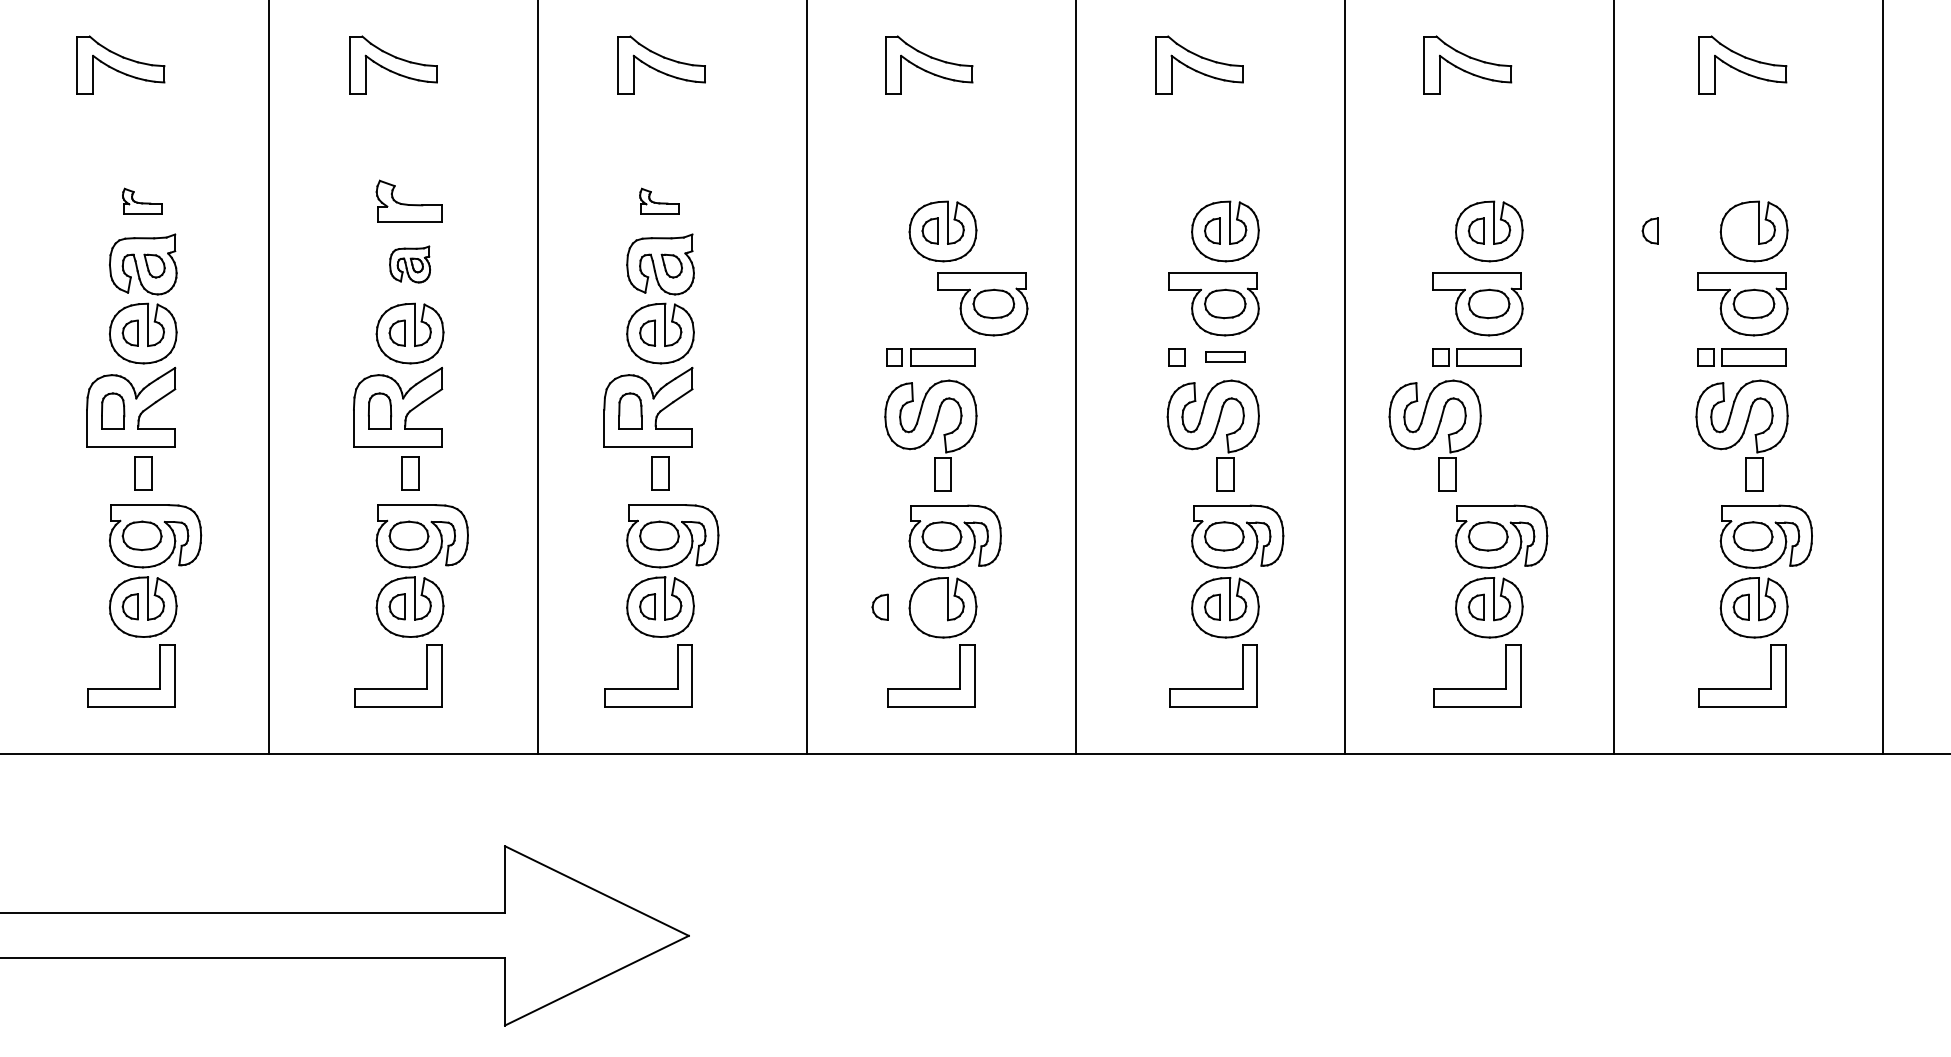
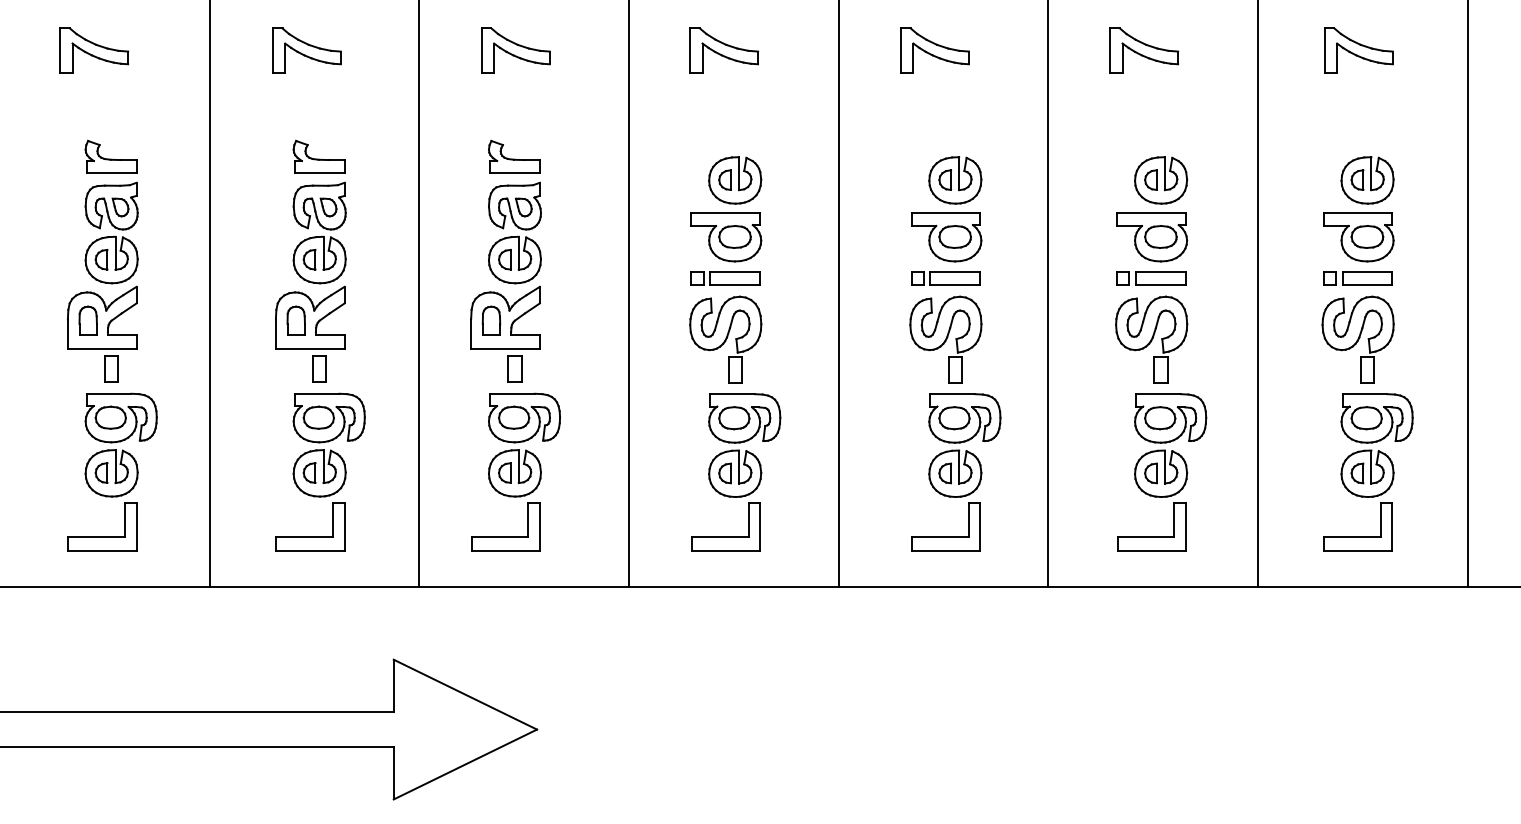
part: (142, 200) -> (111, 156), size x1.67
part: (659, 200) -> (514, 156), size x1.67
part: (1649, 230) -> (1356, 179), moved
part: (409, 264) -> (319, 206), size x1.67
part: (982, 304) -> (726, 237), moved
part: (1225, 357) -> (955, 278), size x1.67
part: (1434, 435) -> (1151, 339), moved
part: (879, 606) -> (724, 472), moved

